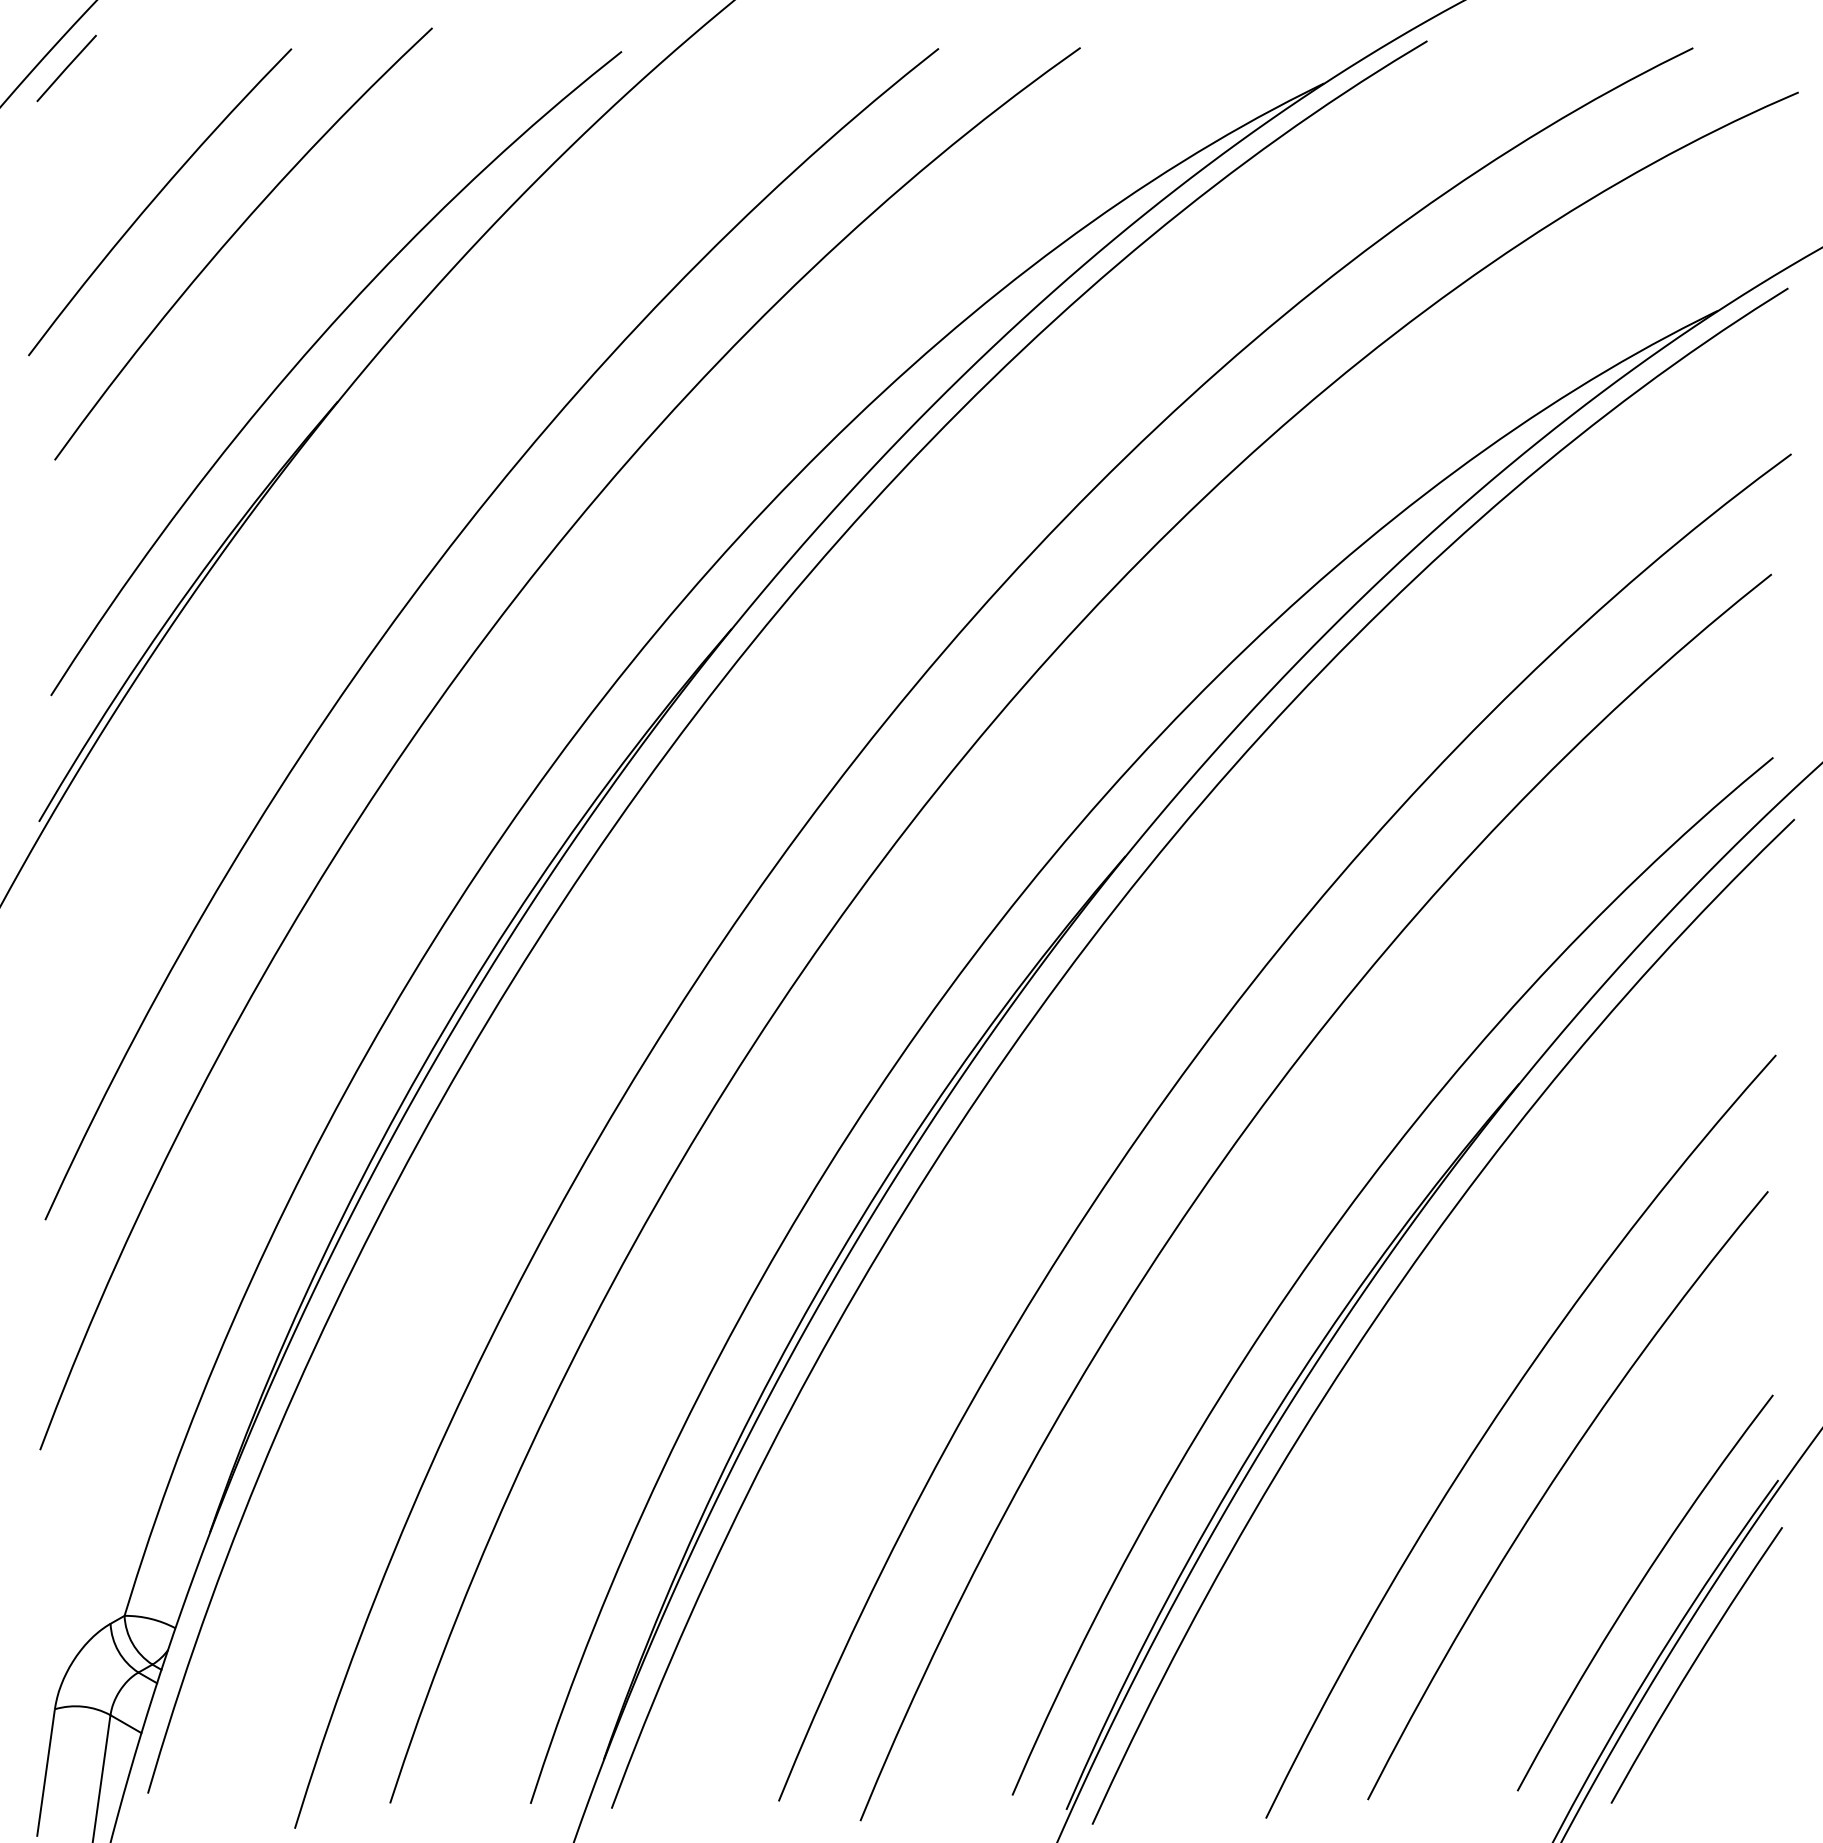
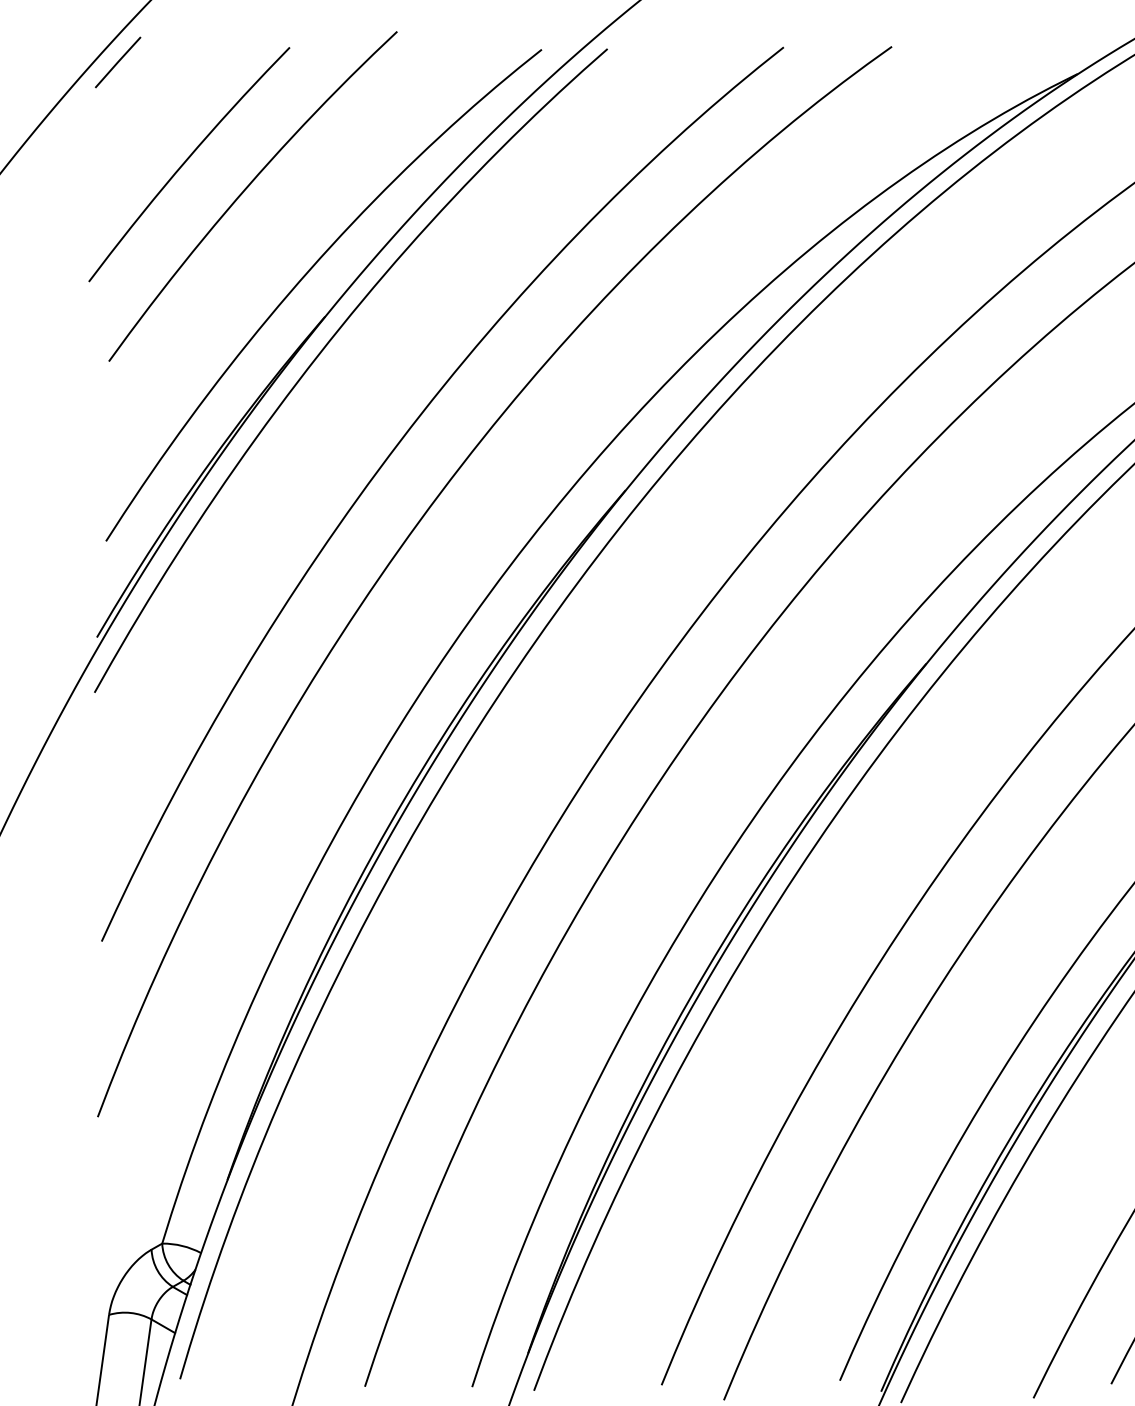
curve: (334, 447) -> (322, 351), added

